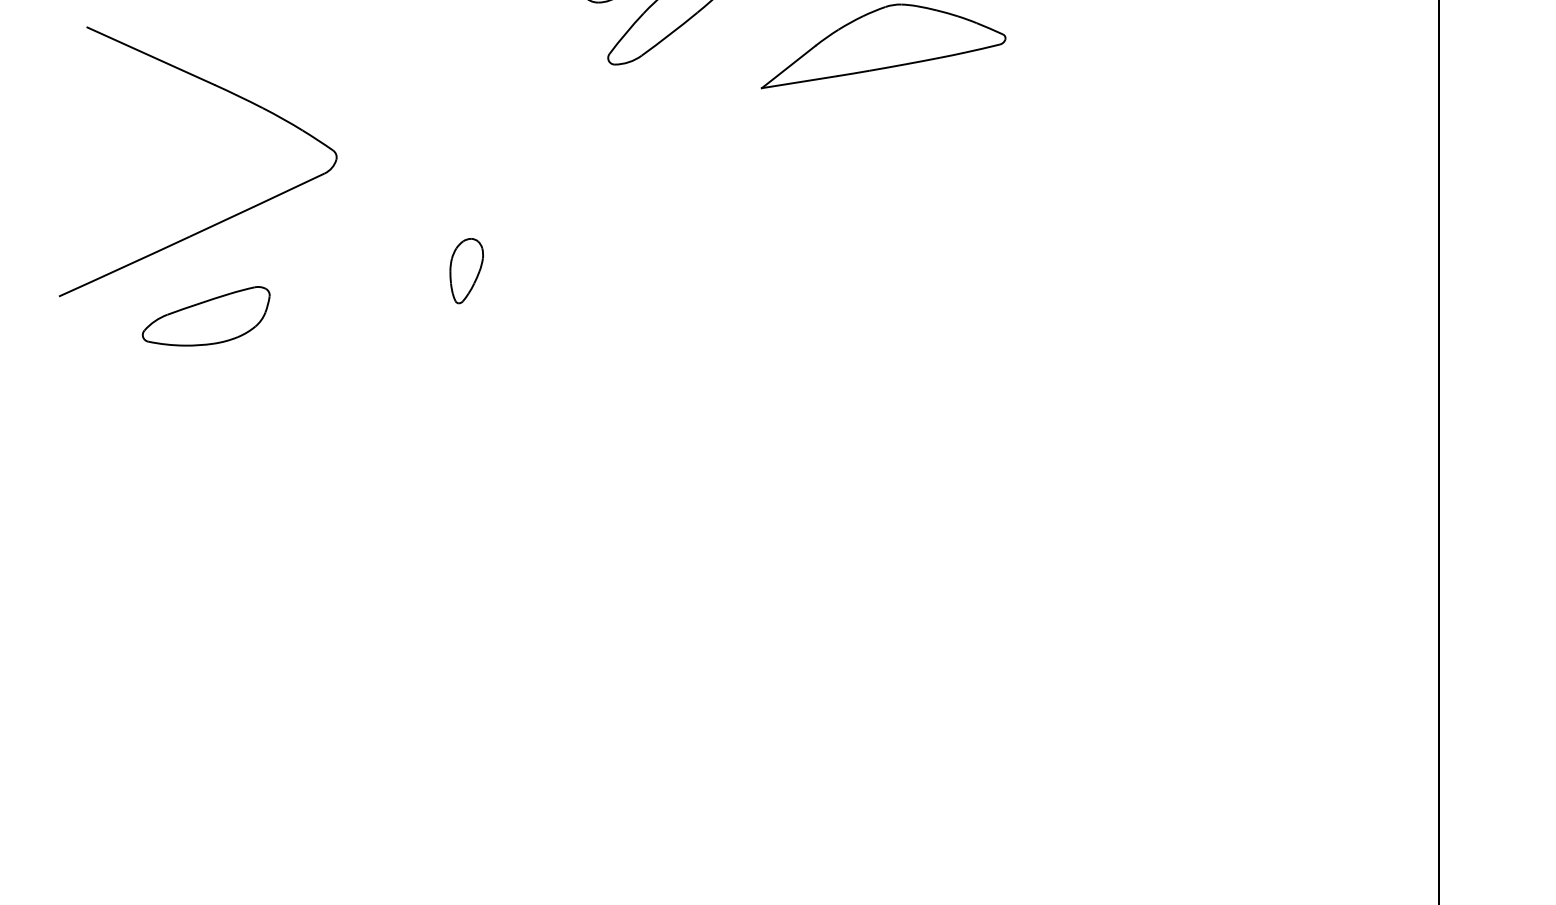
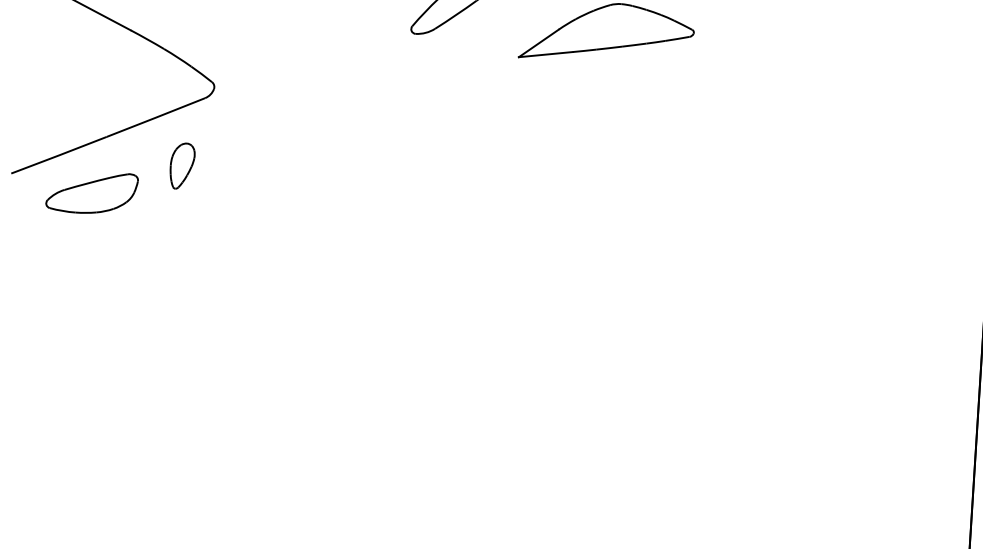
part: (466, 271) -> (182, 166), moved
part: (205, 316) -> (91, 192), moved

